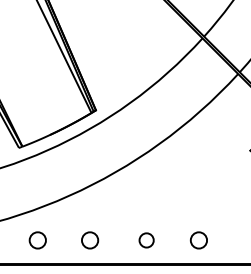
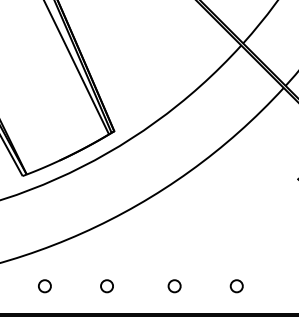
circle: (37, 240) -> (44, 286), size x0.62
circle: (89, 240) -> (106, 286), size x0.62
circle: (146, 240) -> (174, 286), size x0.71
circle: (198, 240) -> (236, 286), size x0.62

